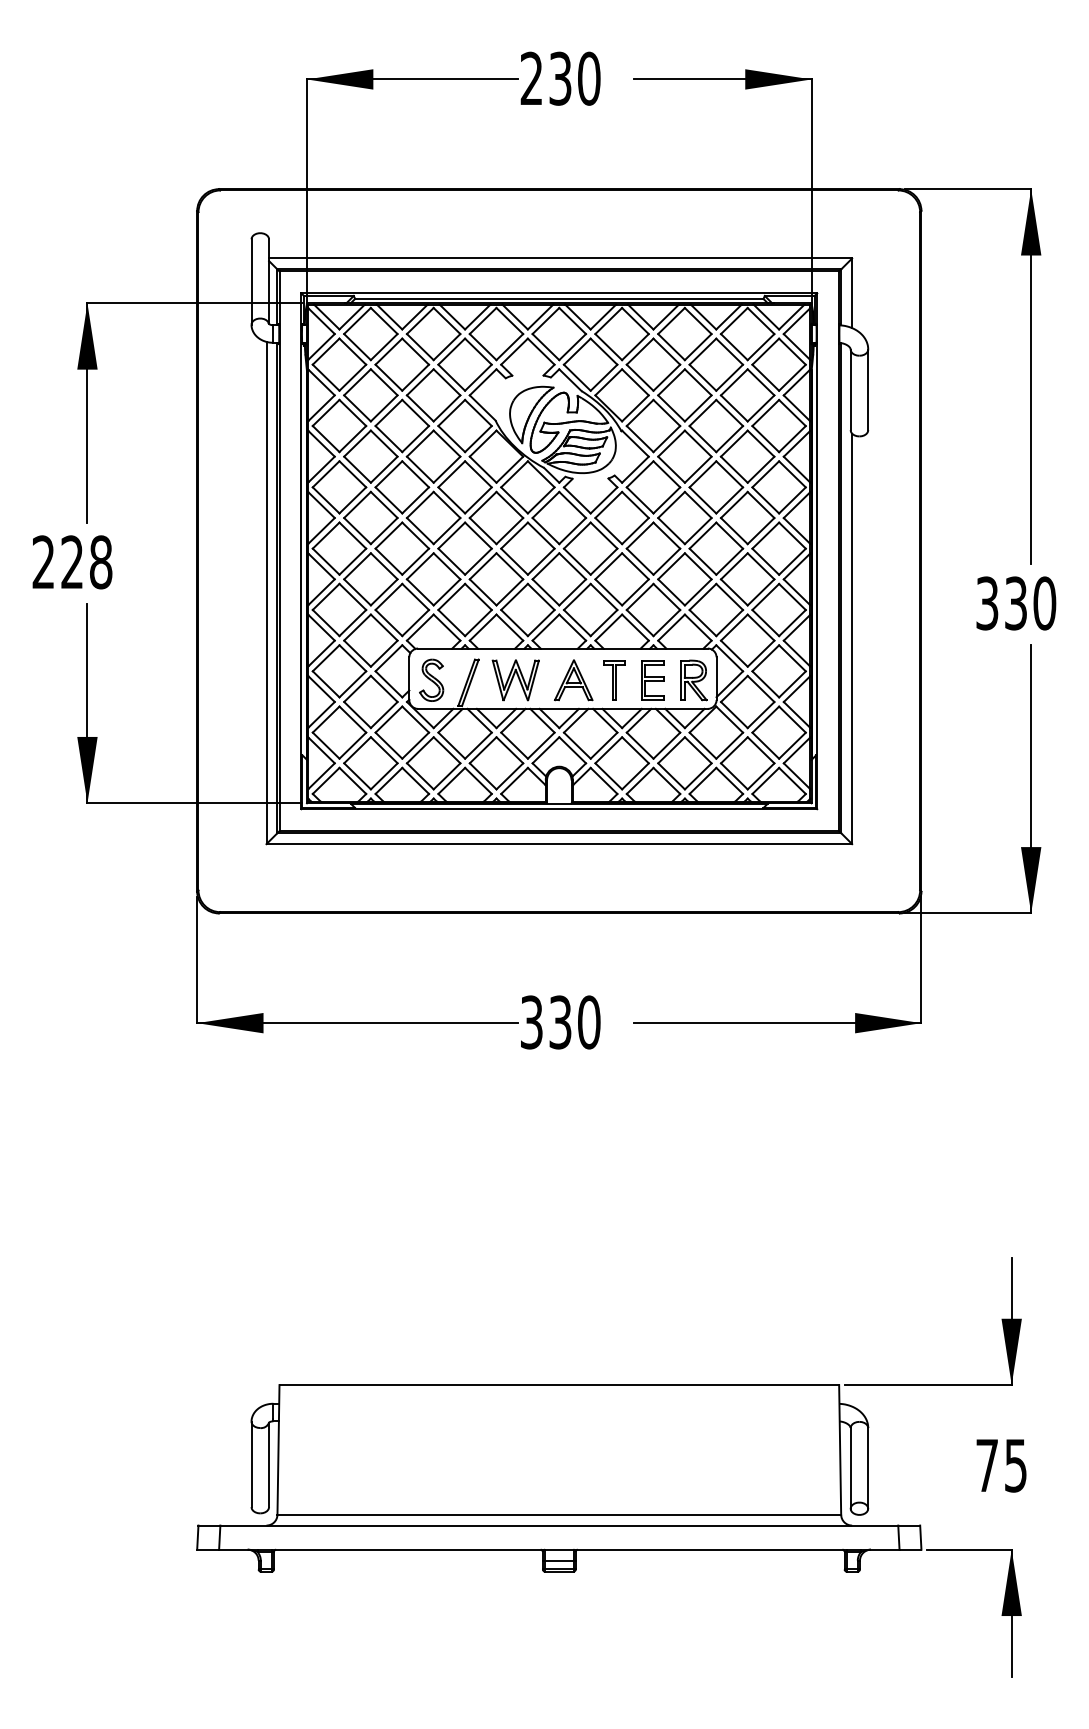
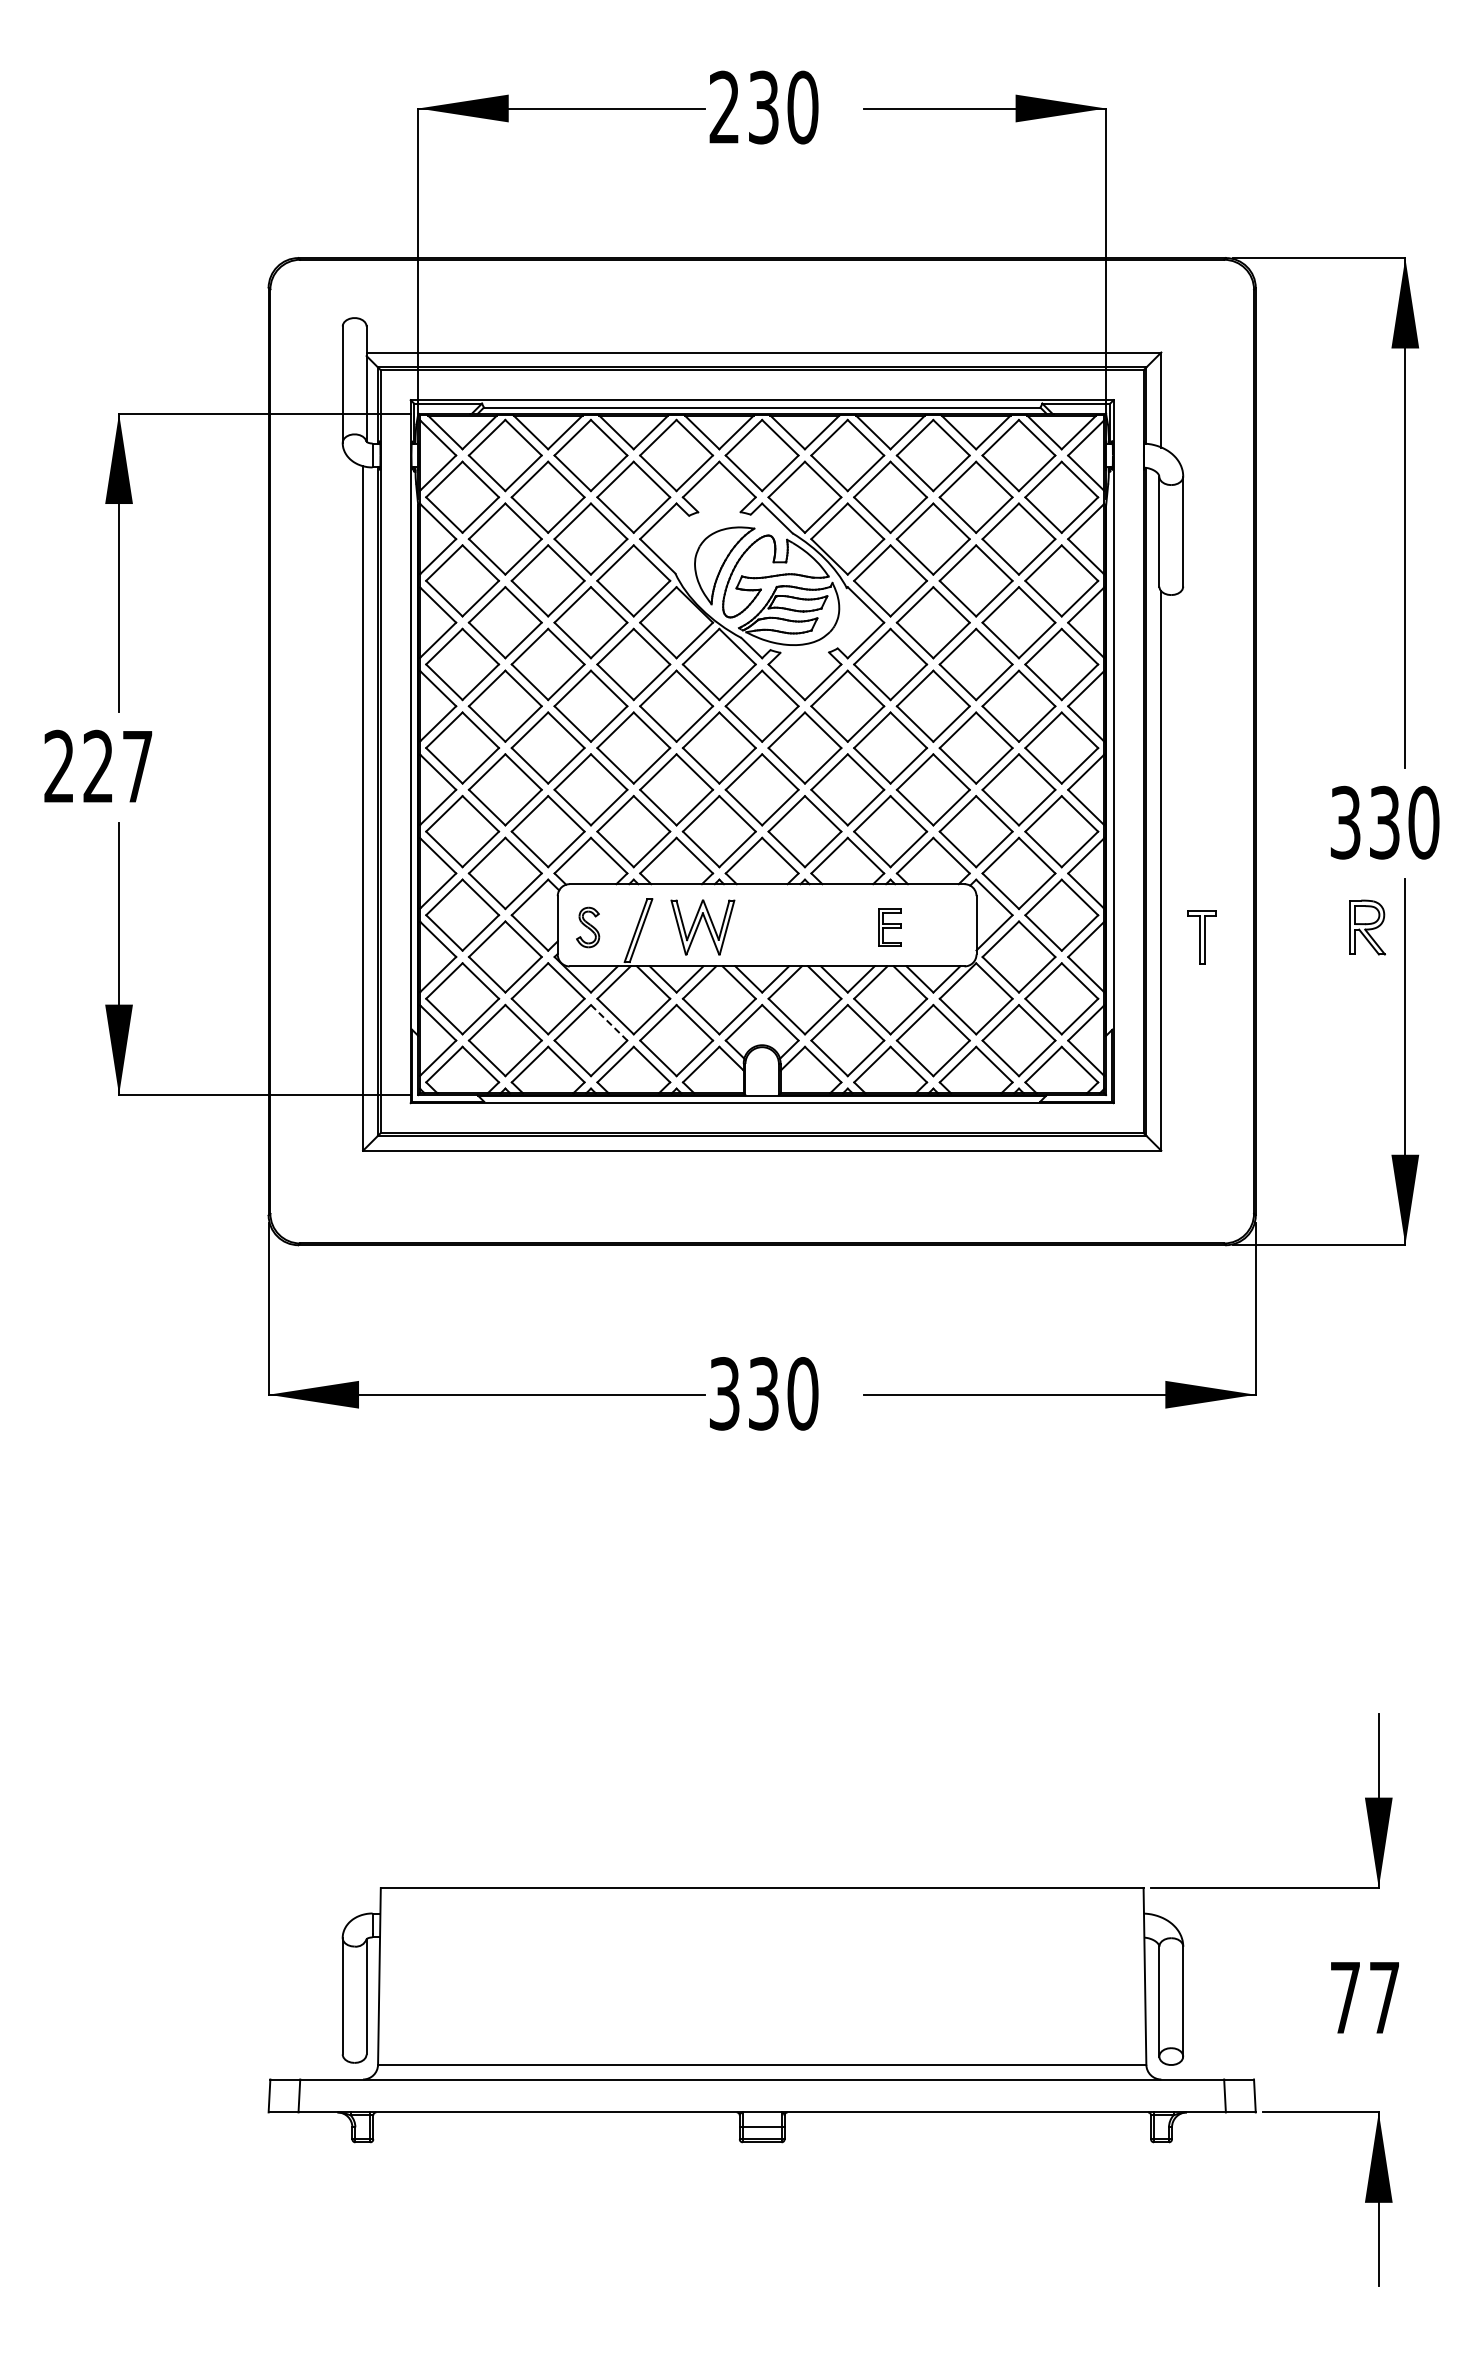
text: (100, 562) -> (137, 766), 228 -> 227
part: (431, 680) -> (587, 927), size x0.7
part: (573, 680) -> (781, 927), removed
part: (613, 680) -> (1201, 937), moved
part: (652, 680) -> (889, 927), size x0.7
part: (693, 680) -> (1367, 927), moved
line: (447, 750) -> (609, 1023), solid -> dashed
text: (1015, 1466) -> (1384, 1998), 75 -> 77

